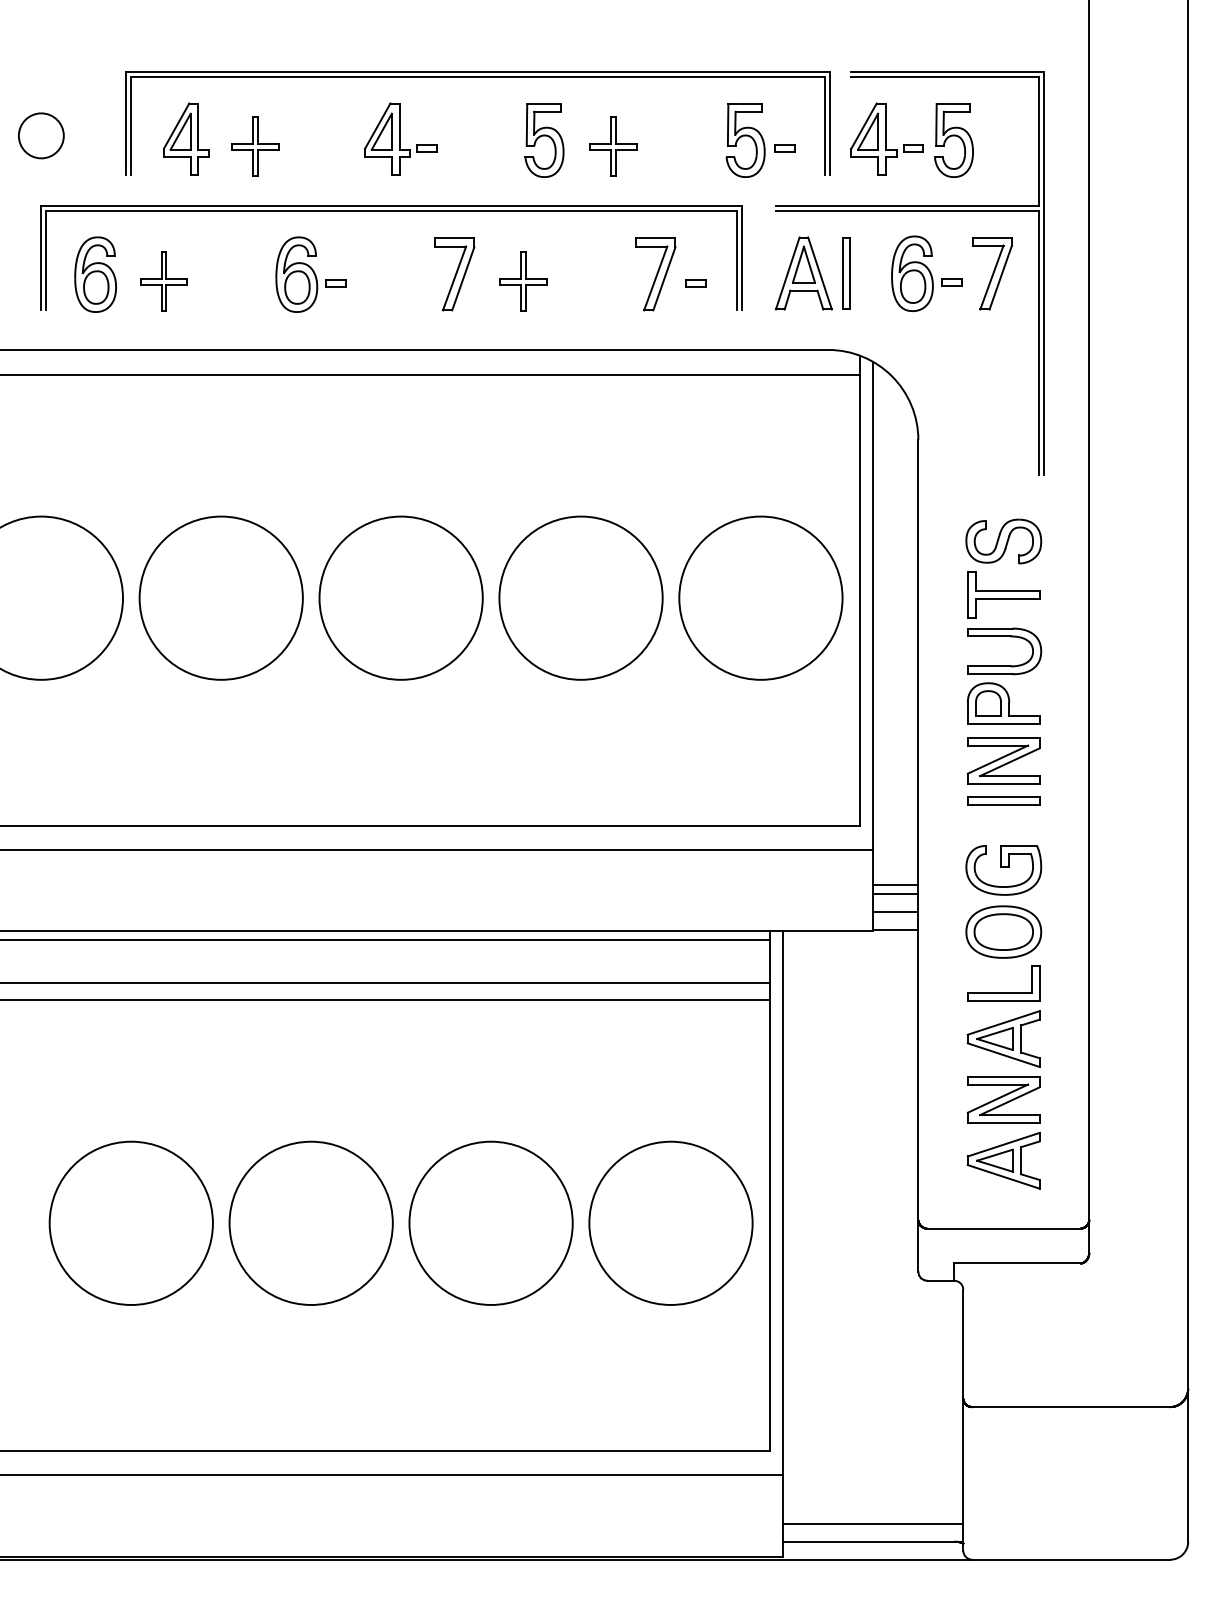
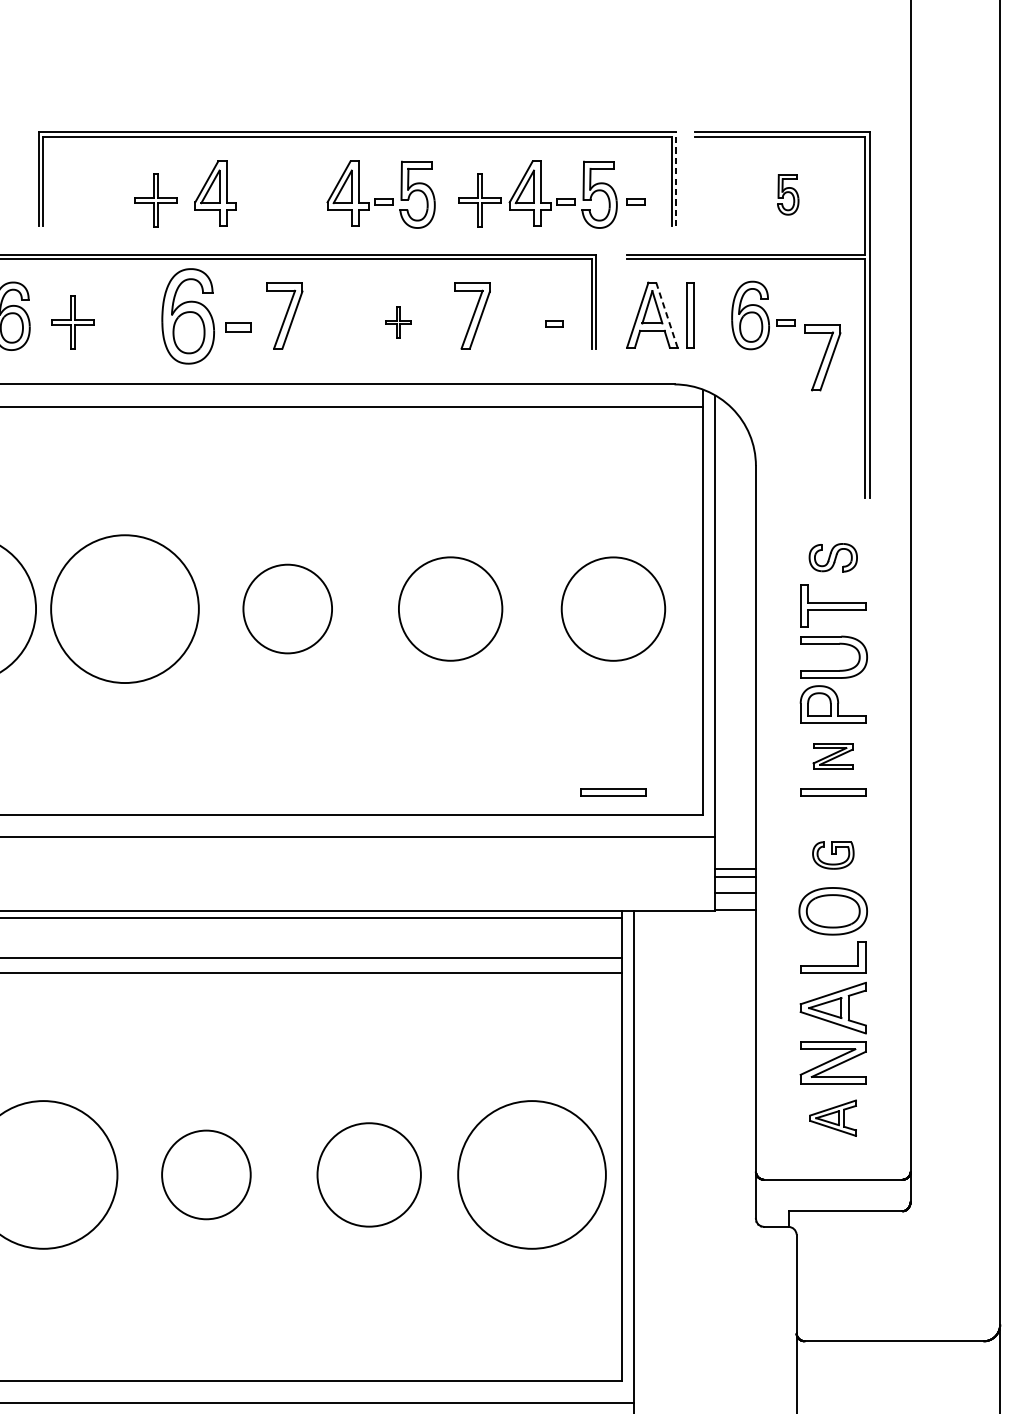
line: (830, 123) -> (676, 179), solid -> dashed
part: (186, 138) -> (215, 193), moved
part: (400, 138) -> (359, 193), moved
part: (886, 138) -> (541, 193), moved
part: (953, 140) -> (787, 194), size x0.6
line: (820, 273) -> (667, 315), solid -> dashed
part: (992, 273) -> (823, 357), moved
part: (310, 274) -> (205, 316), size x1.4
part: (454, 274) -> (284, 316), moved
part: (655, 274) -> (471, 316), moved
part: (523, 281) -> (398, 322), size x0.6
part: (1003, 541) -> (833, 557), size x0.7
circle: (400, 597) -> (287, 608), size x0.6
circle: (580, 597) -> (450, 608), size x0.7
circle: (760, 597) -> (613, 608), size x0.7
part: (1003, 760) -> (833, 756), size x0.6
part: (760, 800) -> (613, 792), added
part: (1003, 870) -> (833, 855), size x0.6
part: (1003, 1160) -> (833, 1118), size x0.7
circle: (310, 1222) -> (205, 1174), size x0.6
circle: (490, 1222) -> (368, 1174), size x0.7

